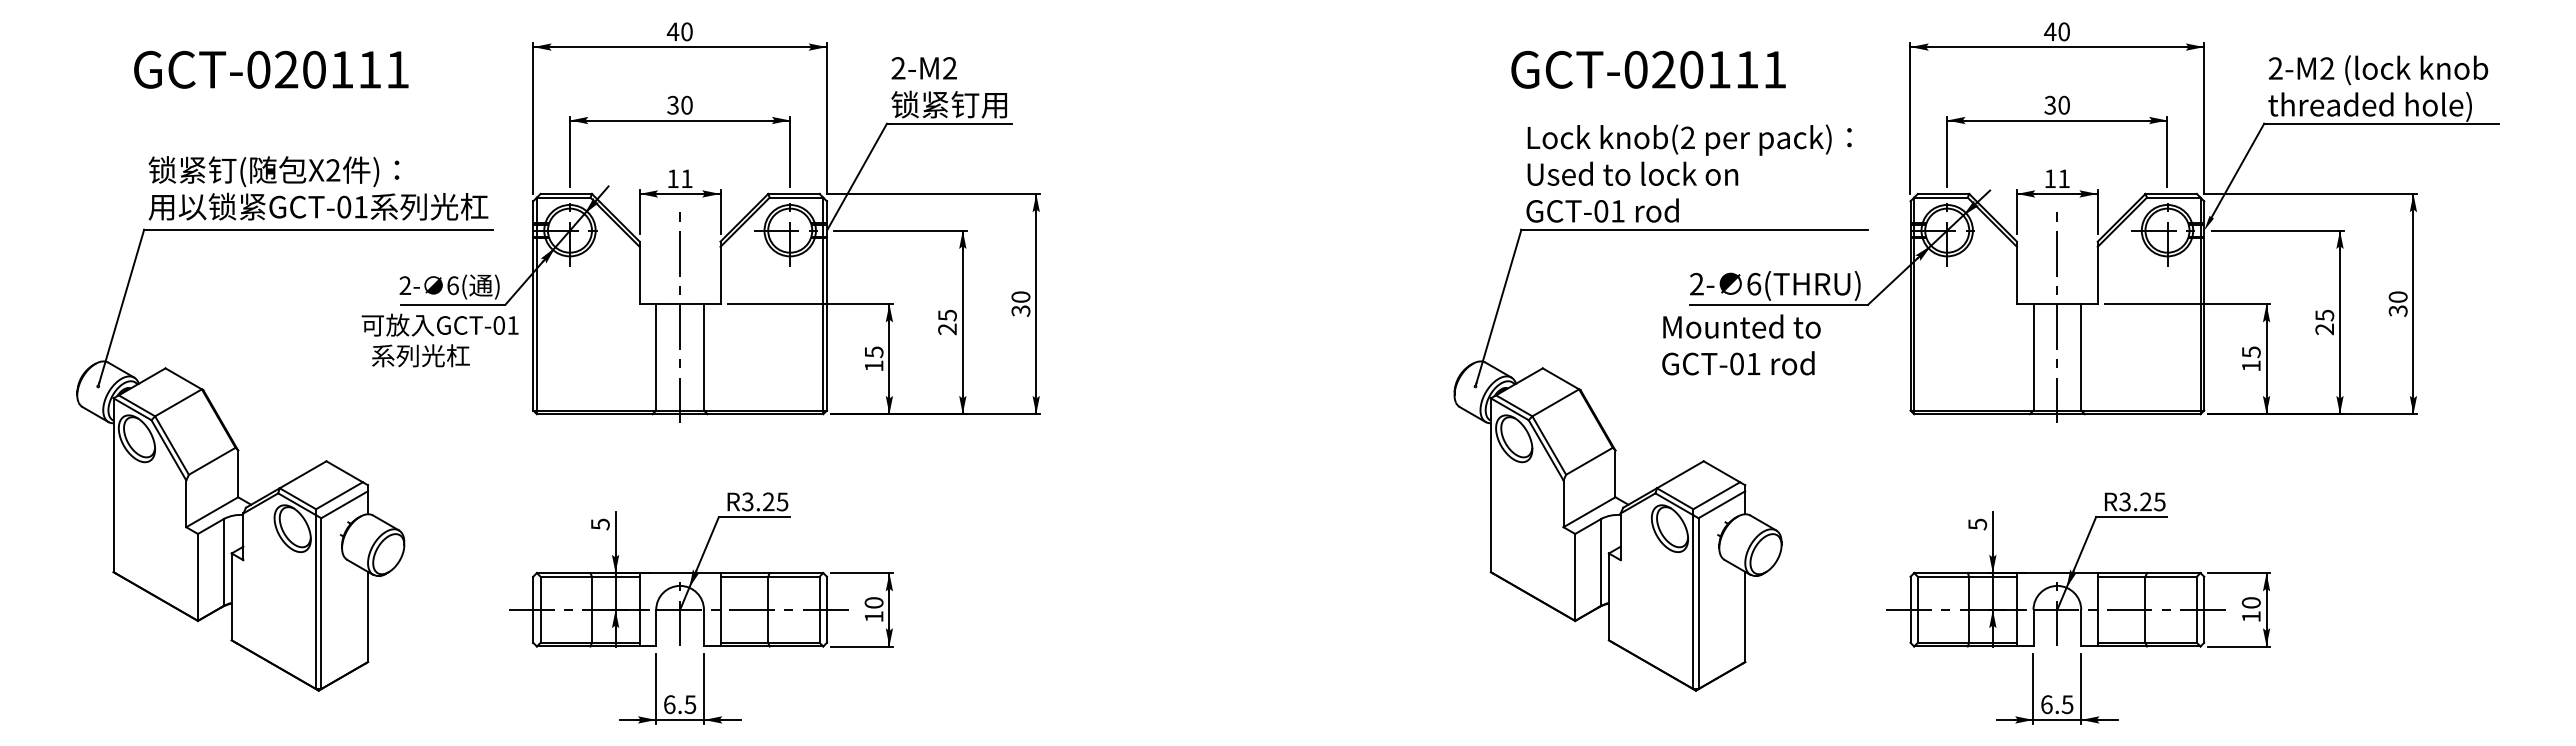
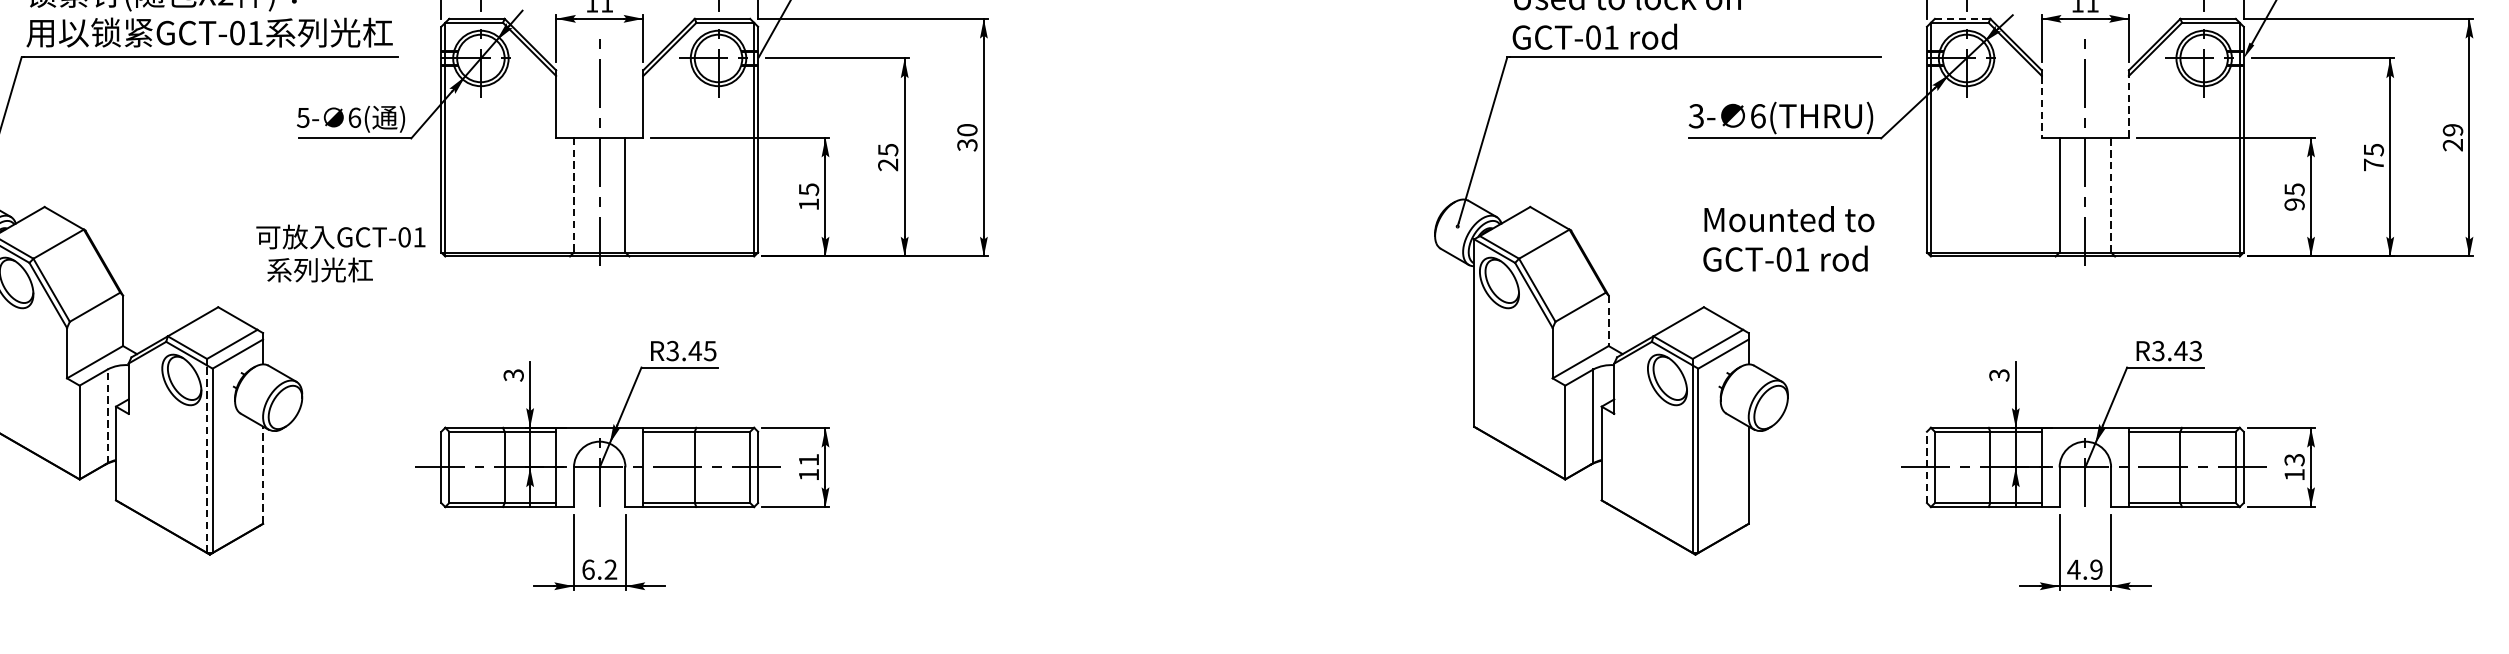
line: (1943, 193) -> (1962, 18), solid -> dashed
line: (2016, 275) -> (2041, 106), solid -> dashed
line: (2097, 275) -> (2128, 106), solid -> dashed
text: (1696, 284) -> (1696, 116), 2- -> 3-
text: (405, 285) -> (303, 117), 2- -> 5-
text: (2397, 303) -> (2452, 137), 30 -> 29
text: (2324, 329) -> (2373, 165), 25 -> 75
text: (439, 340) -> (340, 253), moved
text: (1741, 344) -> (1788, 238), moved
line: (2081, 356) -> (2111, 194), solid -> dashed
line: (656, 357) -> (574, 195), solid -> dashed
text: (2251, 365) -> (2294, 203), 15 -> 95
line: (1615, 474) -> (1608, 321), solid -> dashed
text: (768, 501) -> (695, 350), R3.25 -> R3.45
text: (2152, 501) -> (2187, 350), R3.25 -> R3.43
text: (600, 523) -> (513, 374), 5 -> 3
text: (1977, 523) -> (1999, 374), 5 -> 3
line: (223, 561) -> (107, 415), solid -> dashed
line: (316, 602) -> (207, 459), solid -> dashed
text: (873, 602) -> (808, 459), 10 -> 11
text: (2251, 602) -> (2294, 459), 10 -> 13
line: (1910, 609) -> (1926, 467), solid -> dashed
line: (368, 616) -> (263, 474), solid -> dashed
text: (690, 704) -> (610, 569), 6.5 -> 6.2
text: (2056, 704) -> (2084, 569), 6.5 -> 4.9

